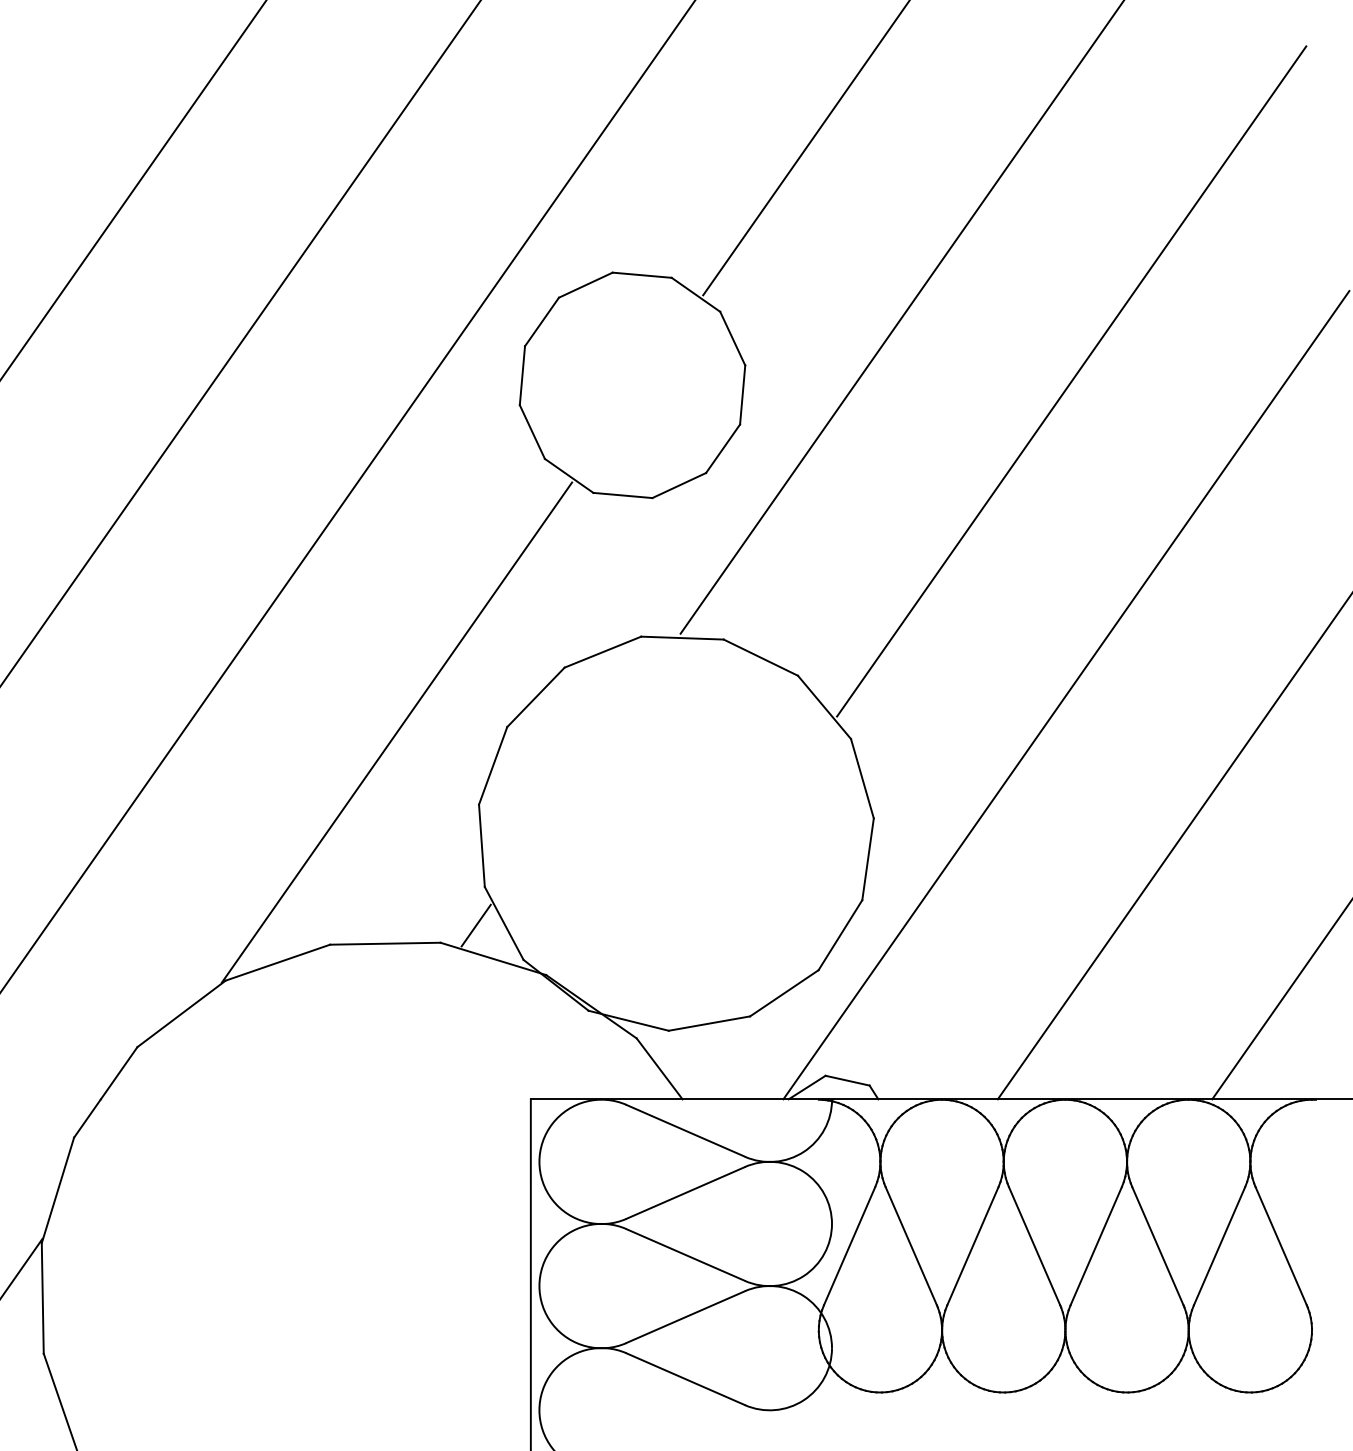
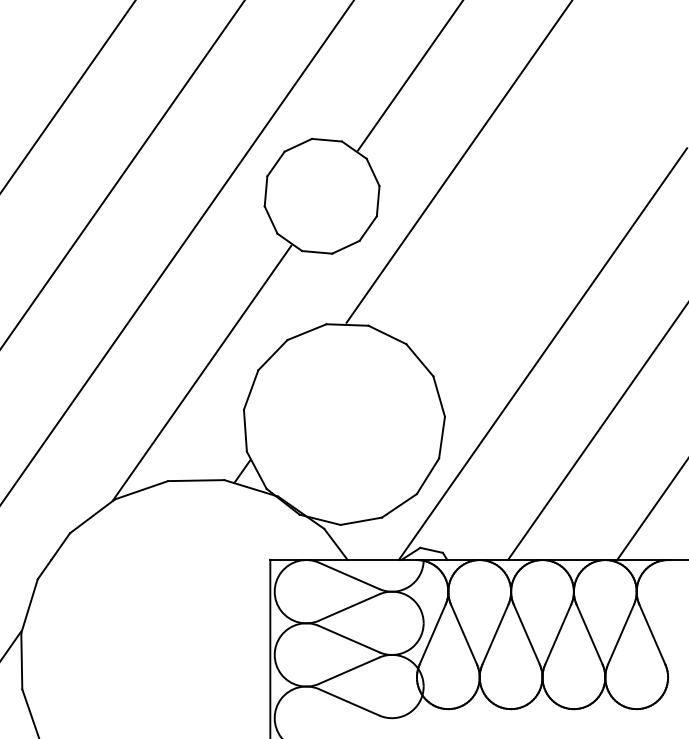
line: (1071, 379) -> (545, 193), removed

